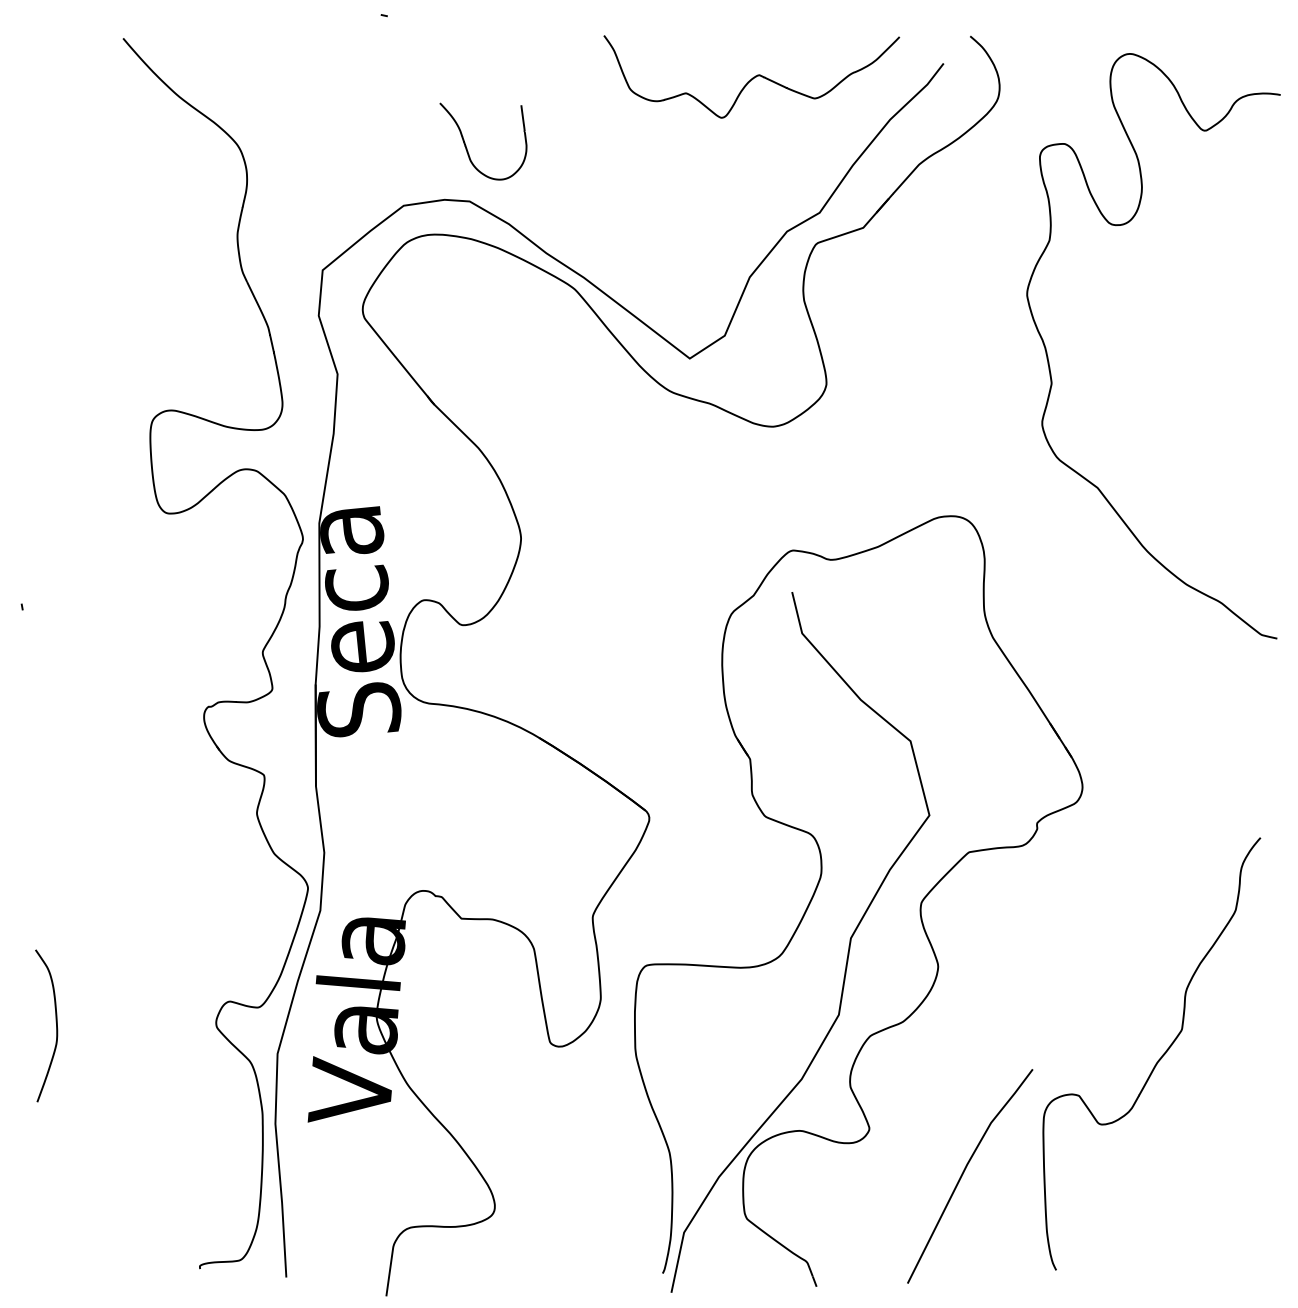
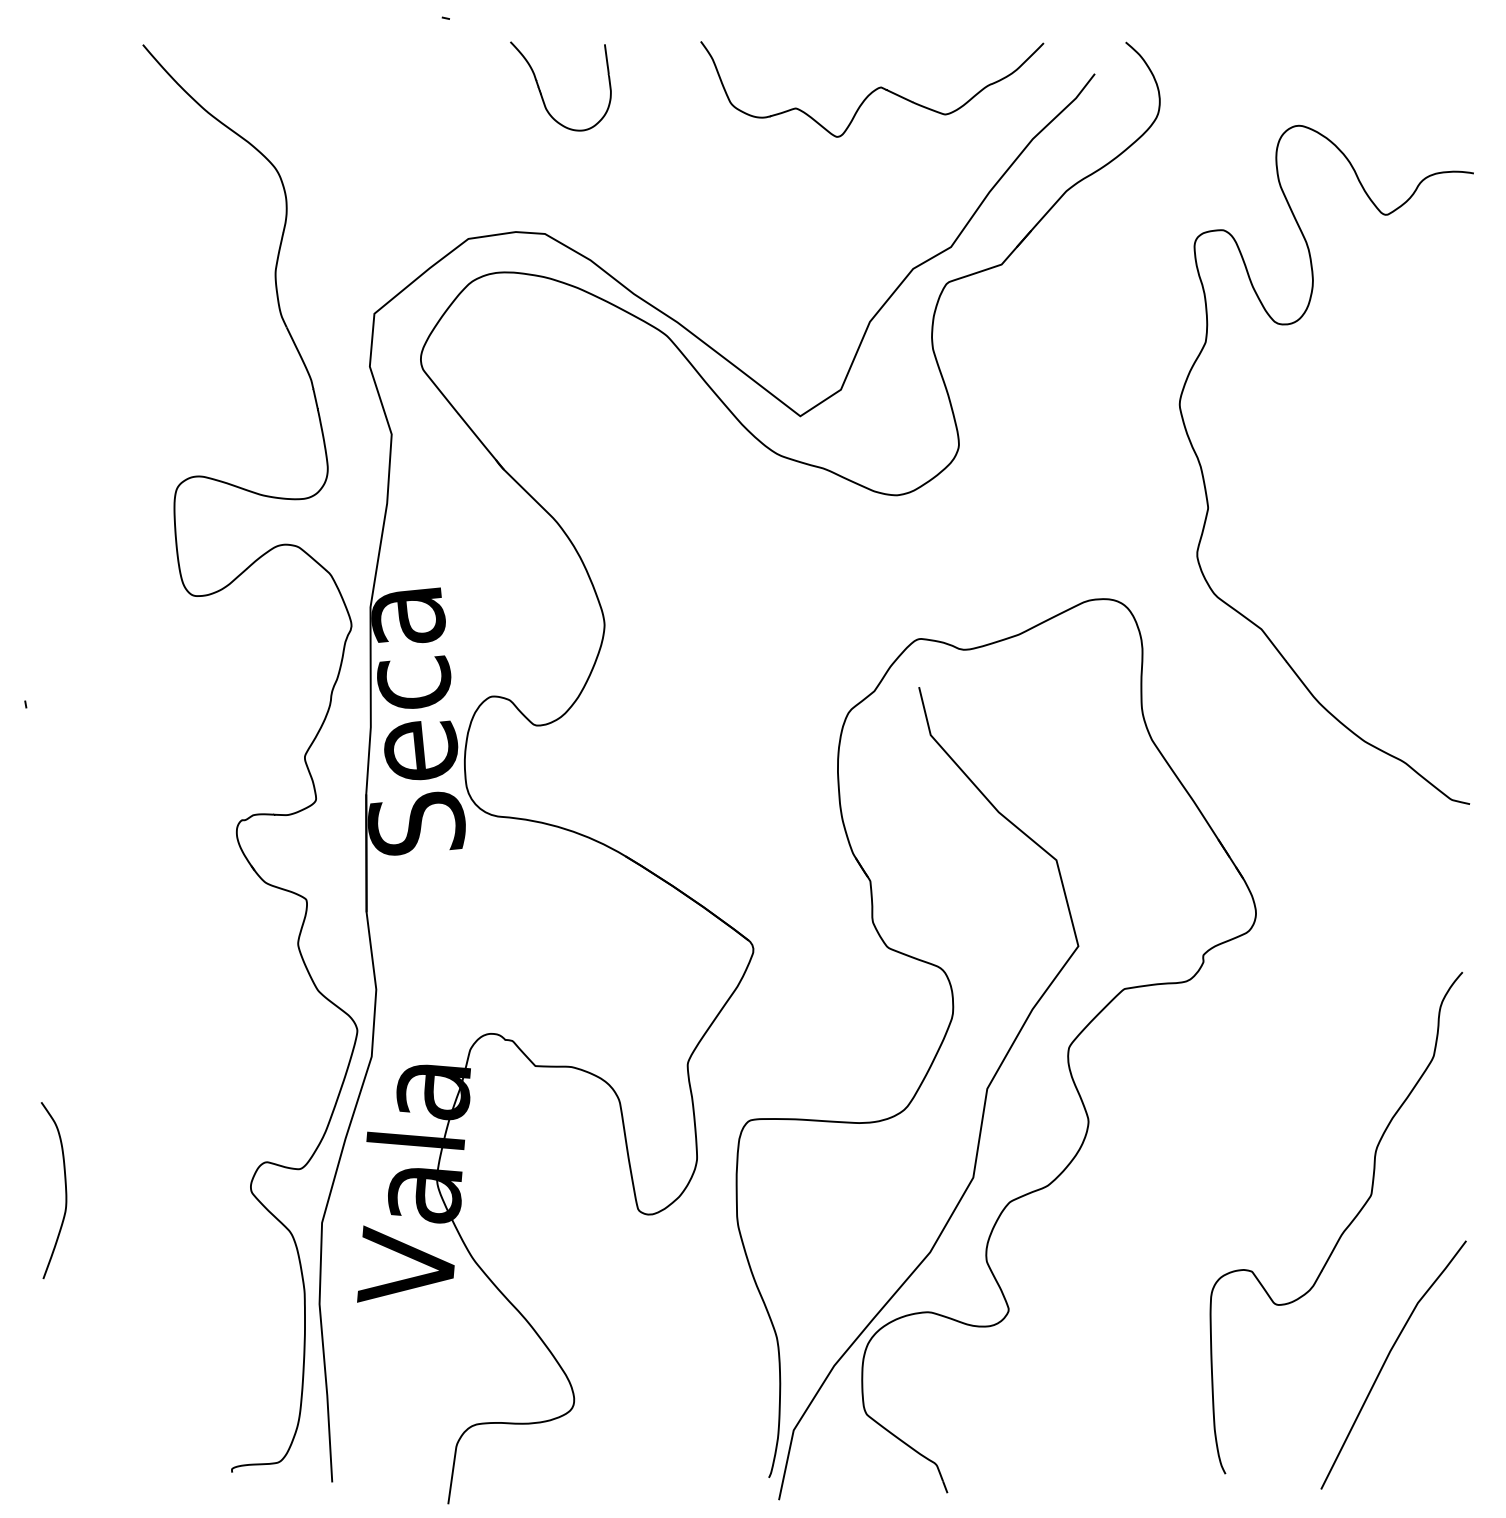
curve: (466, 146) -> (541, 92), moved
curve: (1050, 366) -> (1206, 488), moved
curve: (964, 1173) -> (1386, 1361), moved

